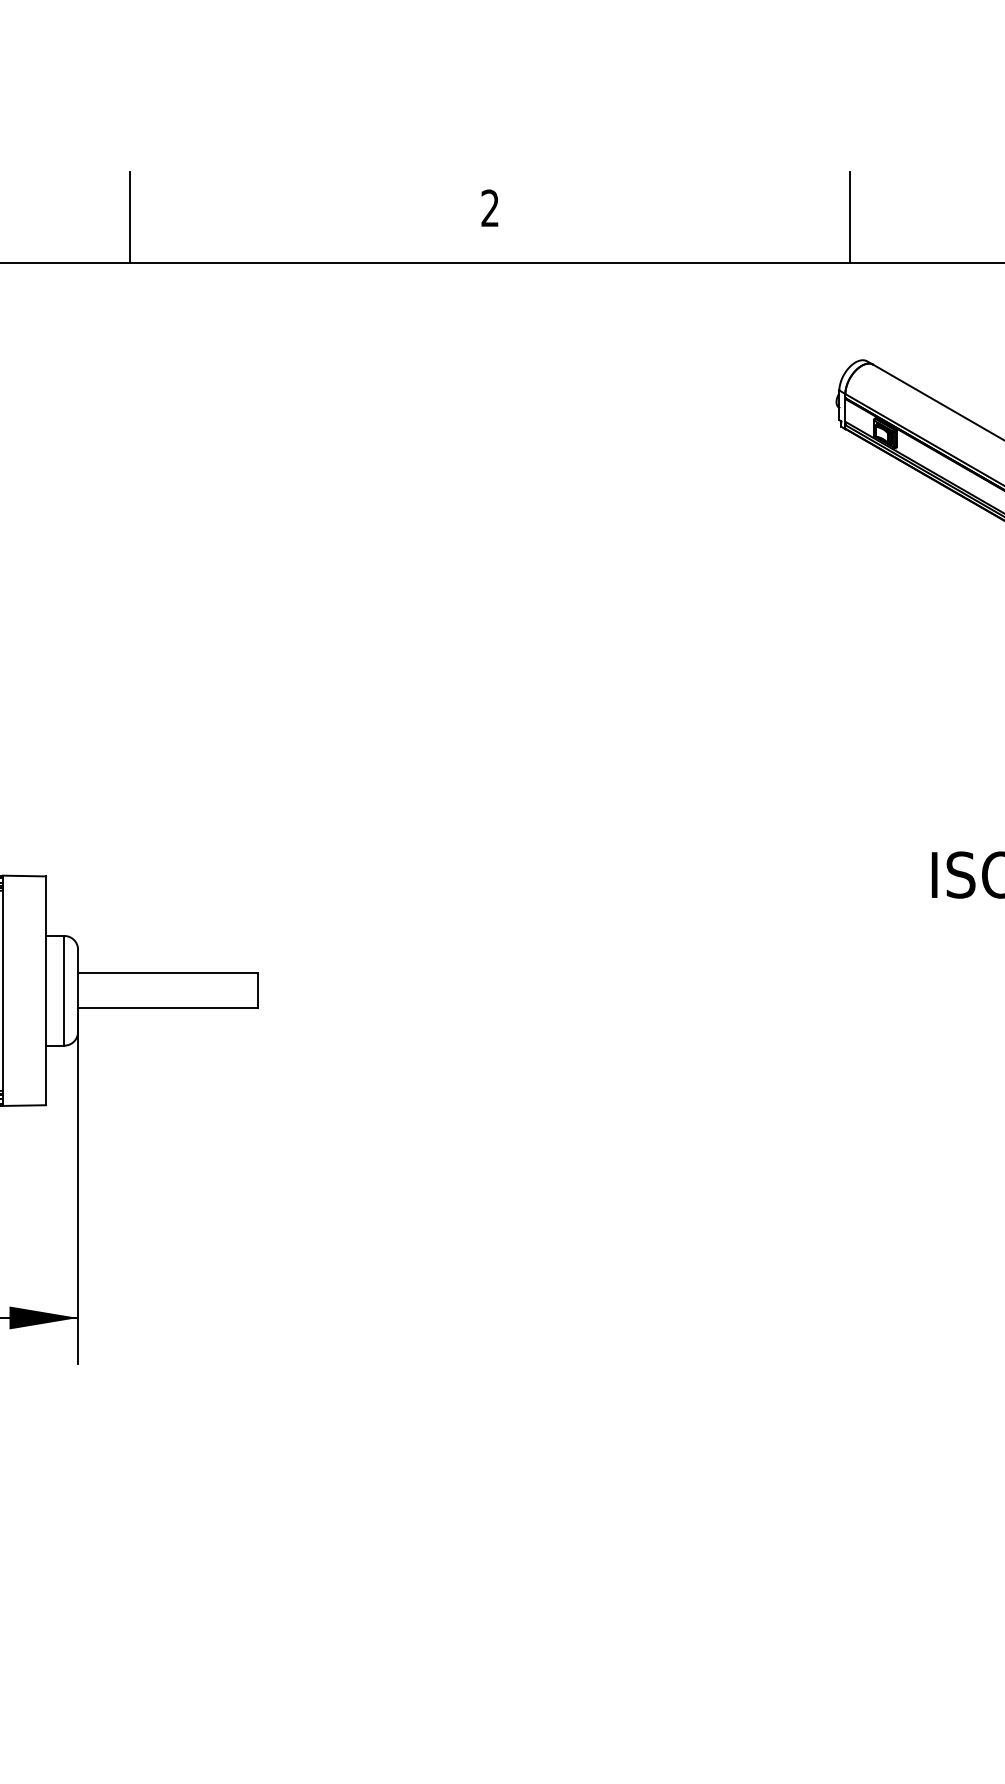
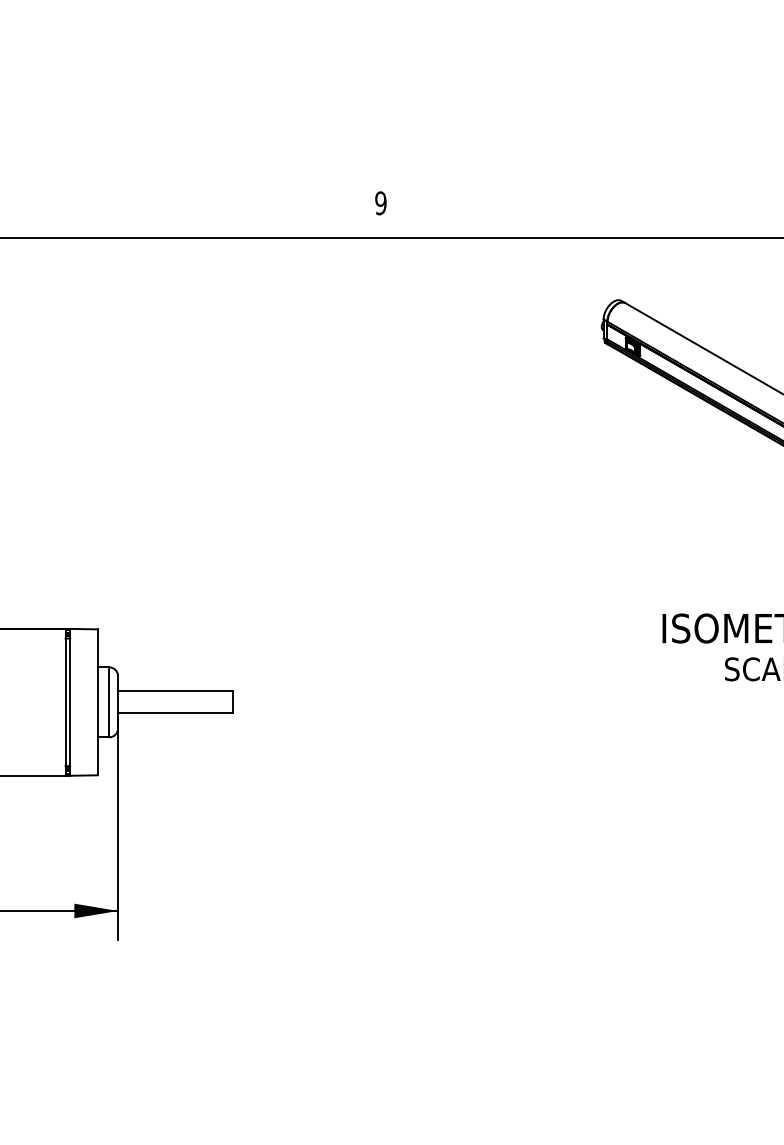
text: (489, 208) -> (380, 203), 2 -> 9
line: (130, 218) -> (151, 209), removed
line: (850, 218) -> (610, 209), removed

